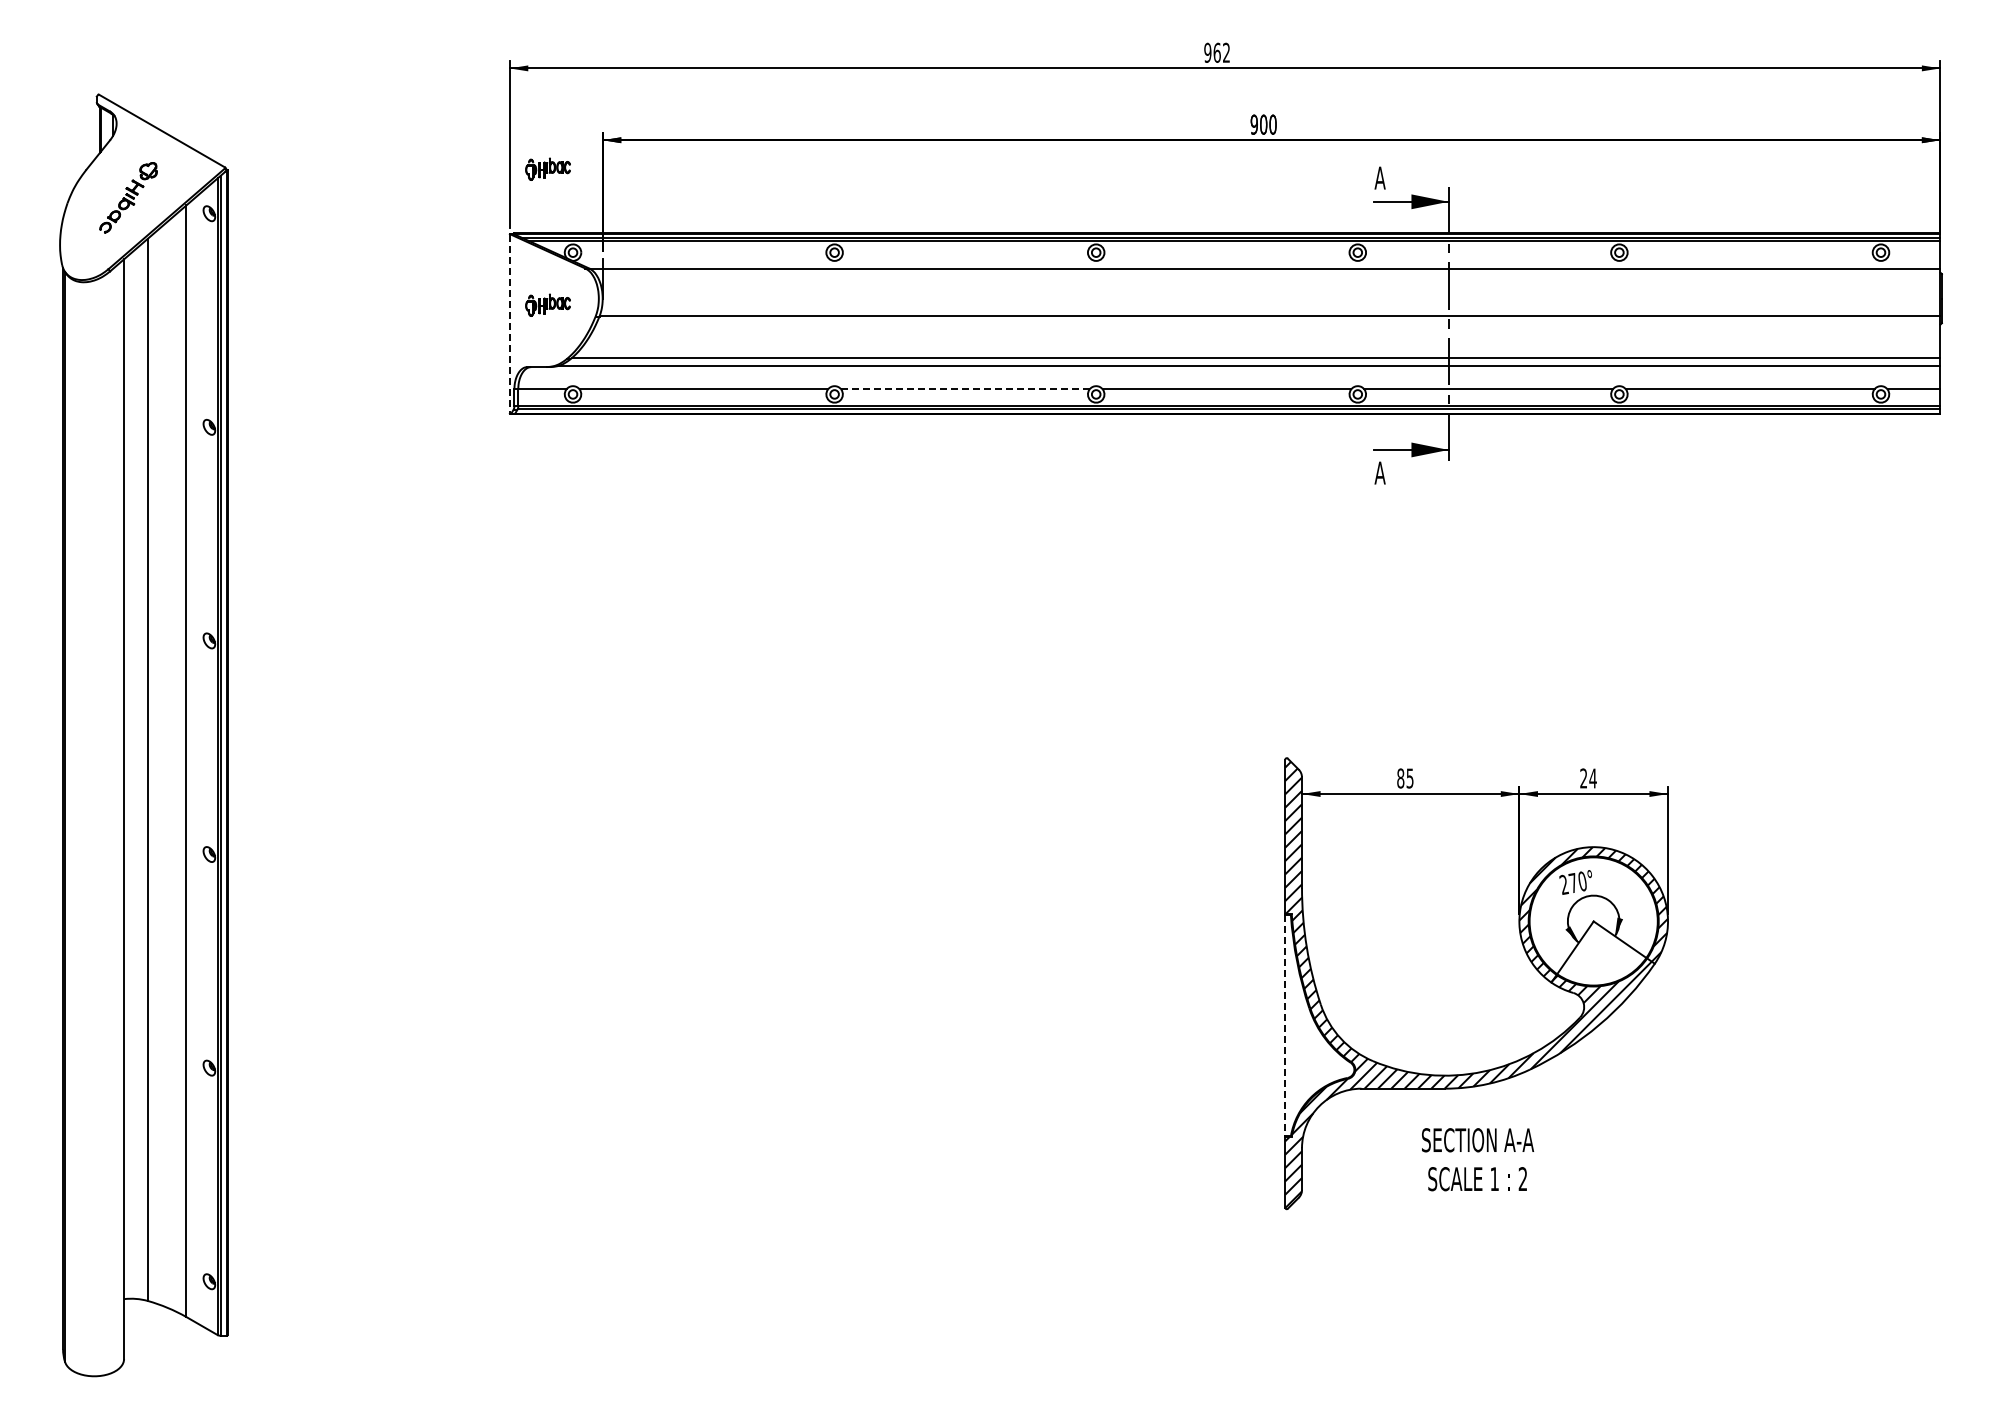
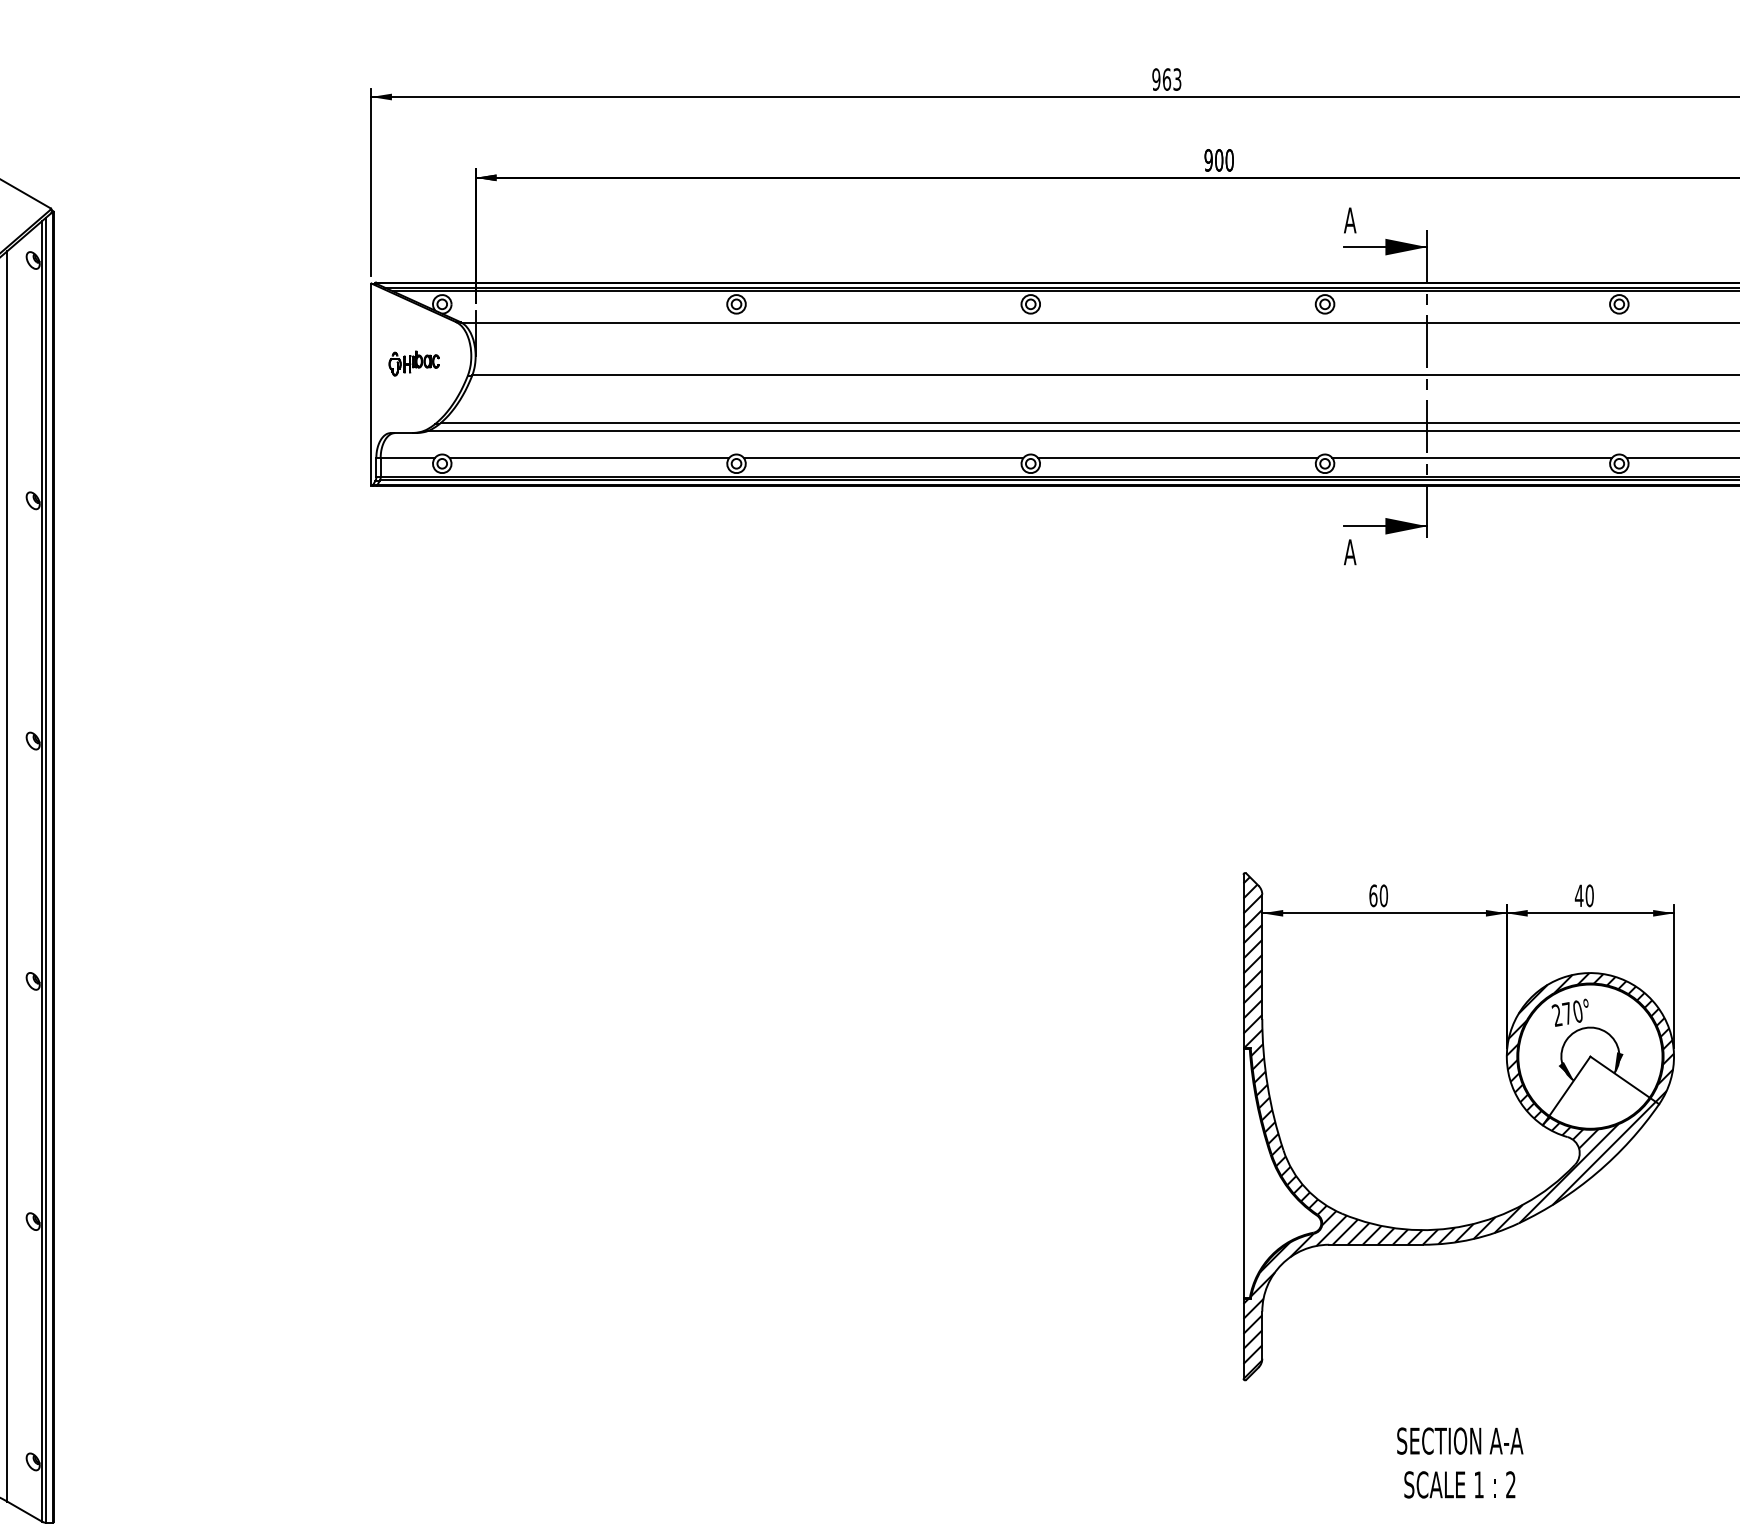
text: (1226, 52) -> (1177, 79), 962 -> 963
part: (547, 168) -> (413, 209), removed
line: (509, 324) -> (370, 385), dashed -> solid
line: (965, 389) -> (883, 458), dashed -> solid
text: (1405, 778) -> (1378, 895), 85 -> 60
text: (1587, 778) -> (1583, 895), 24 -> 40
line: (1285, 1025) -> (1243, 1173), dashed -> solid
text: (1478, 1159) -> (1460, 1462), moved

